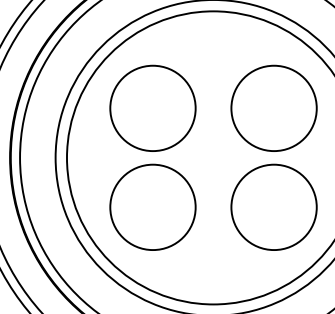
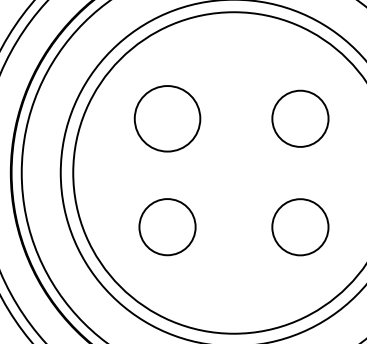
circle: (152, 108) -> (167, 118), size x0.7
circle: (274, 108) -> (300, 118), size x0.6
circle: (152, 206) -> (167, 226), size x0.6
circle: (274, 207) -> (300, 227), size x0.6

